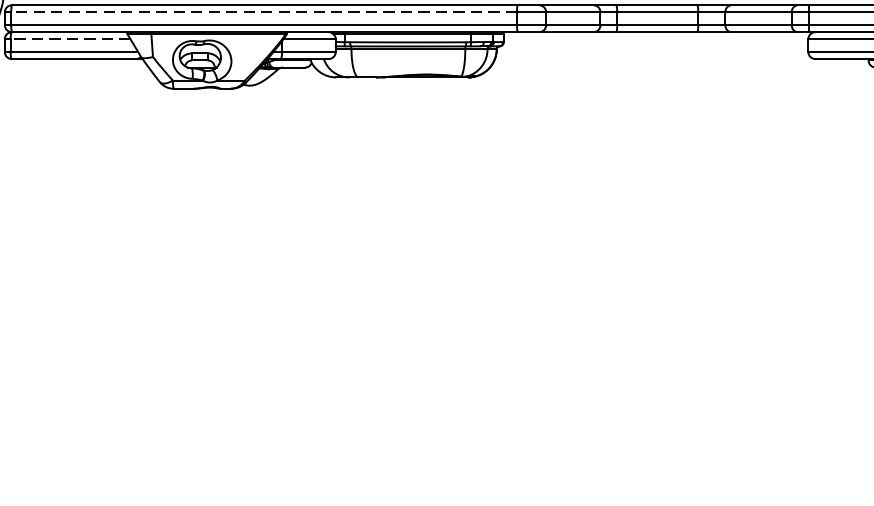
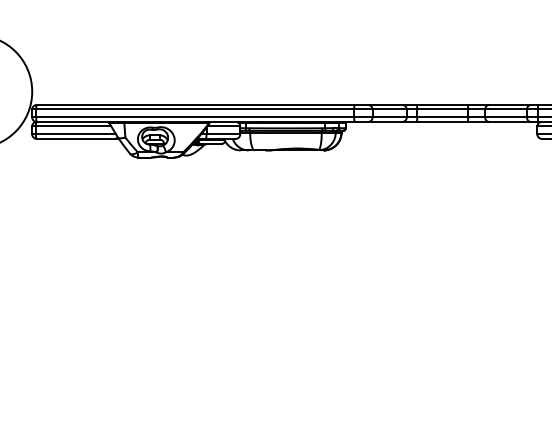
line: (264, 12) -> (195, 109), dashed -> solid
line: (70, 39) -> (73, 126), dashed -> solid

